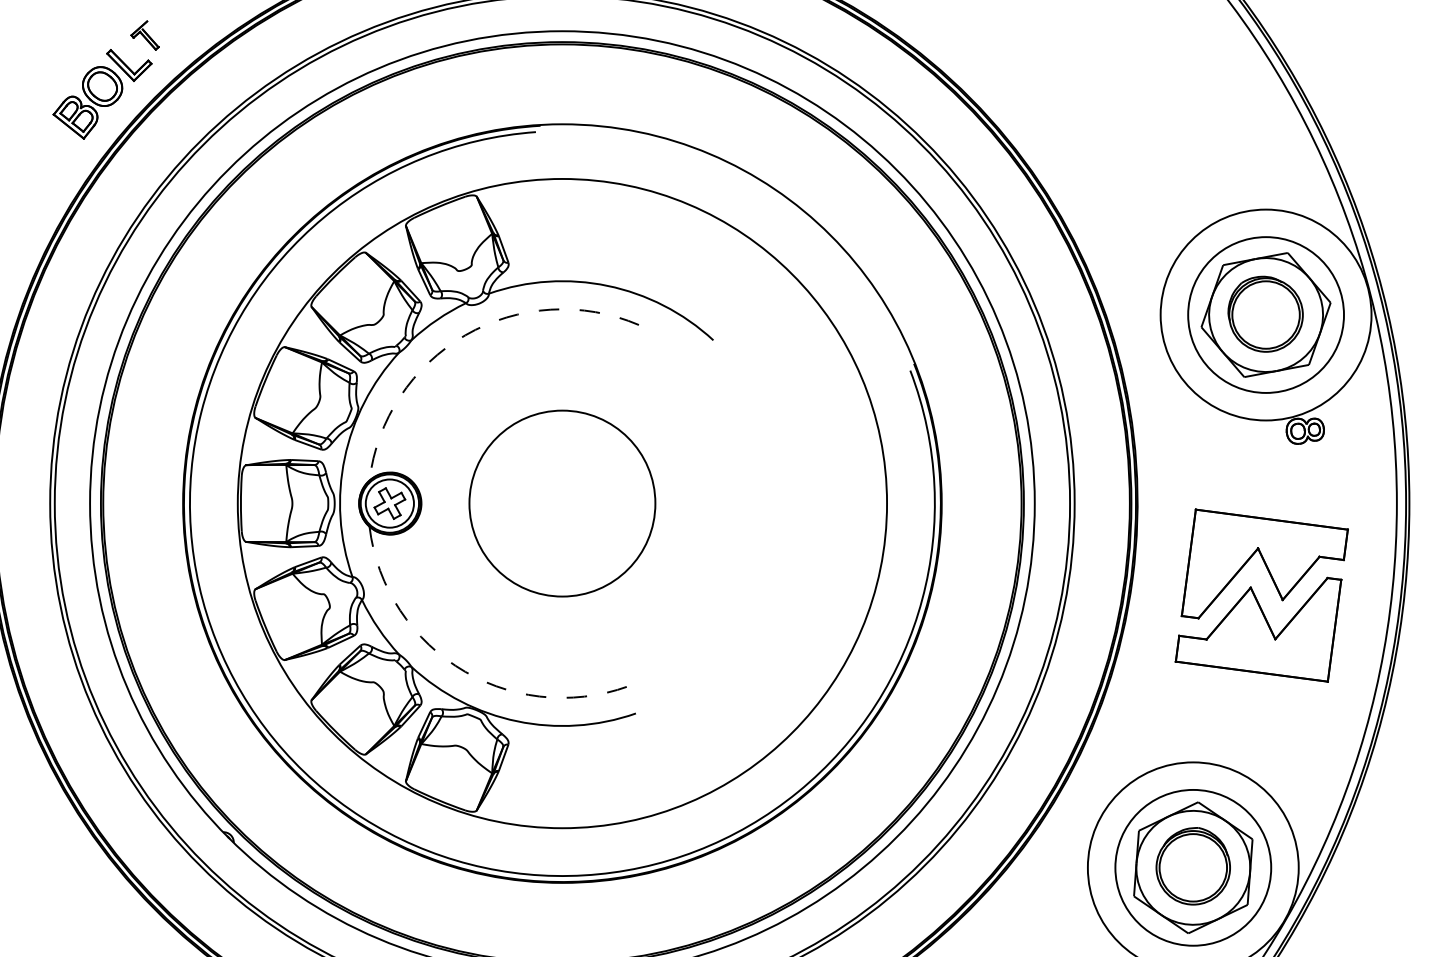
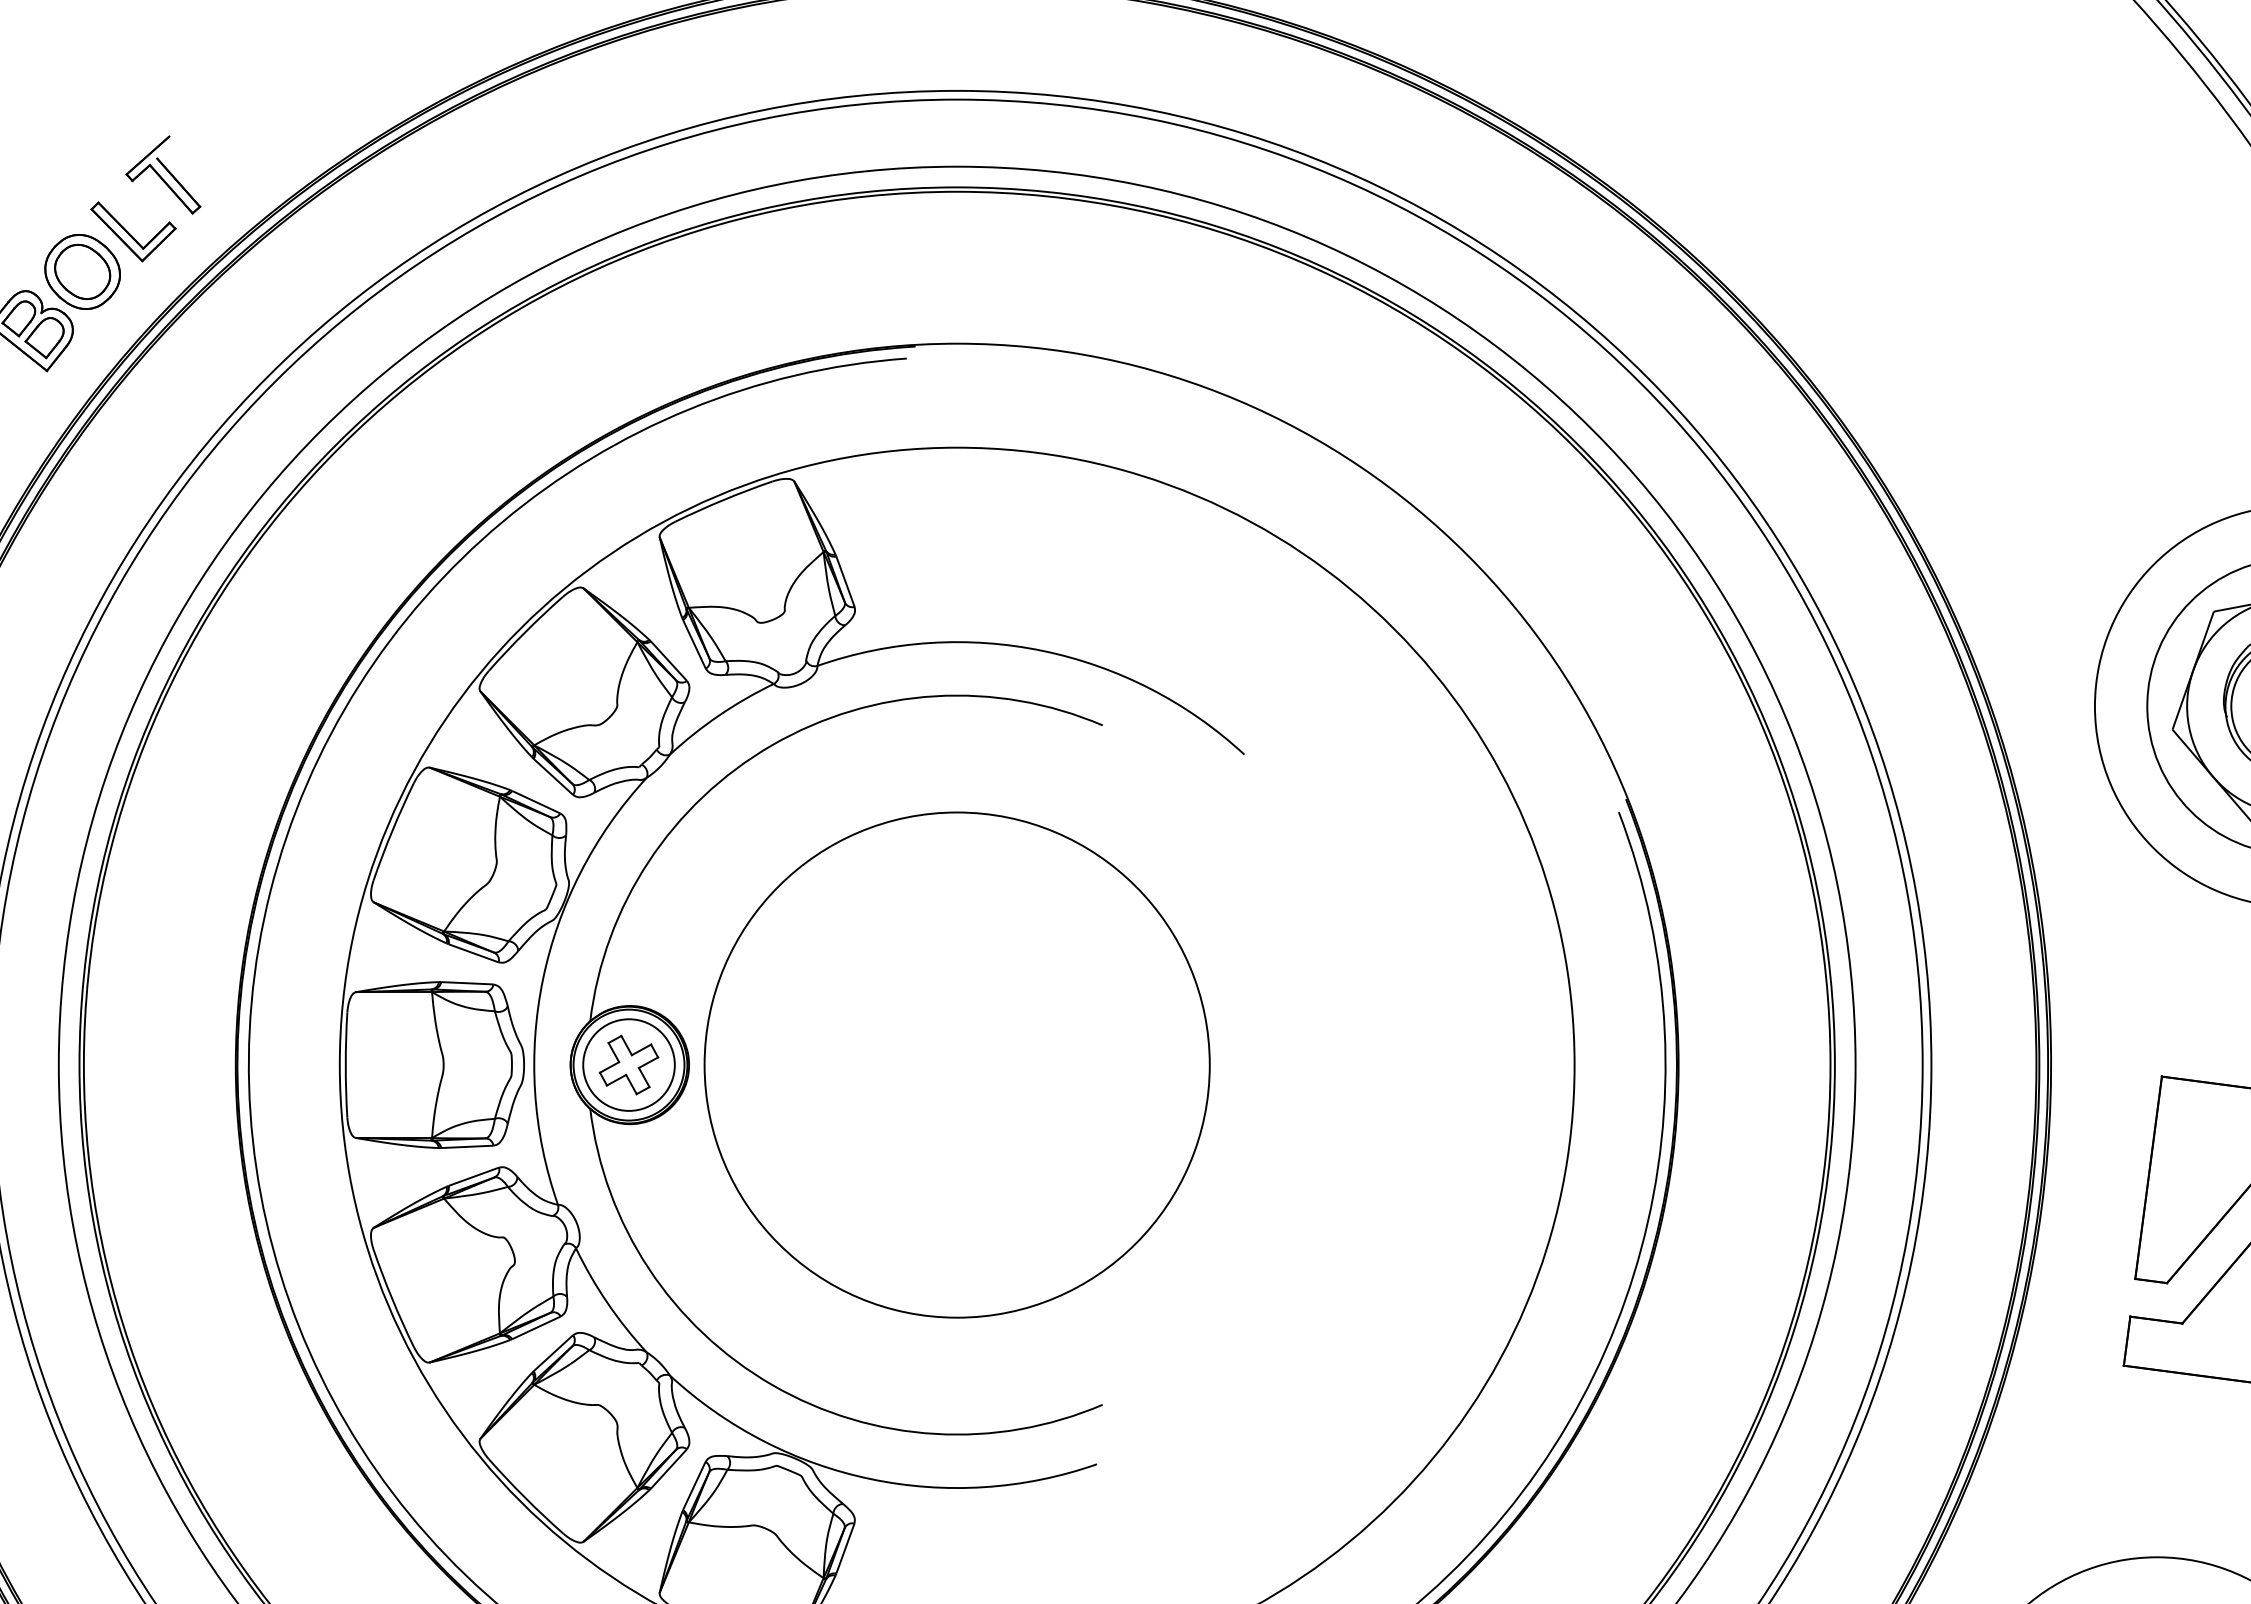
part: (144, 35) -> (162, 174), size x1.43
arc: (465, 335) -> (772, 745), dashed -> solid
circle: (562, 503) -> (957, 1064), size x1.43
arc: (465, 671) -> (772, 1384), dashed -> solid

